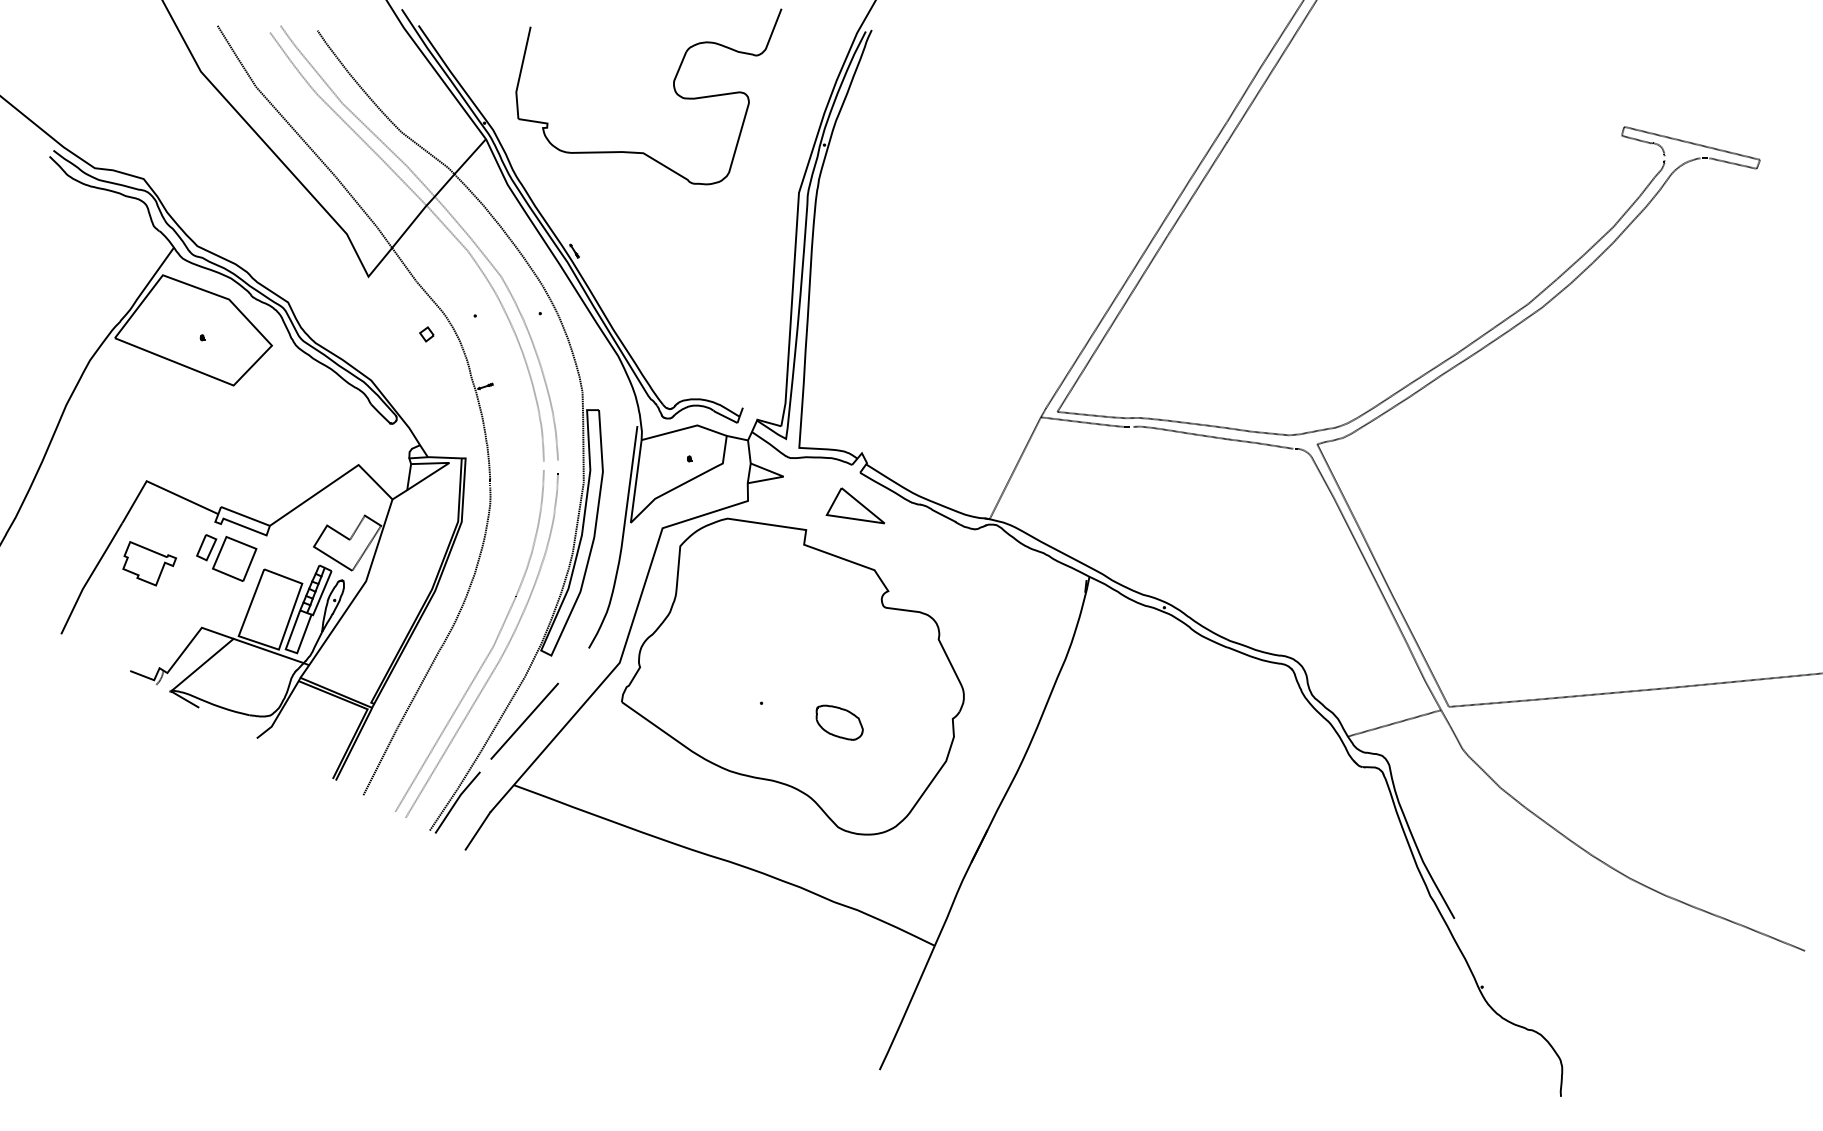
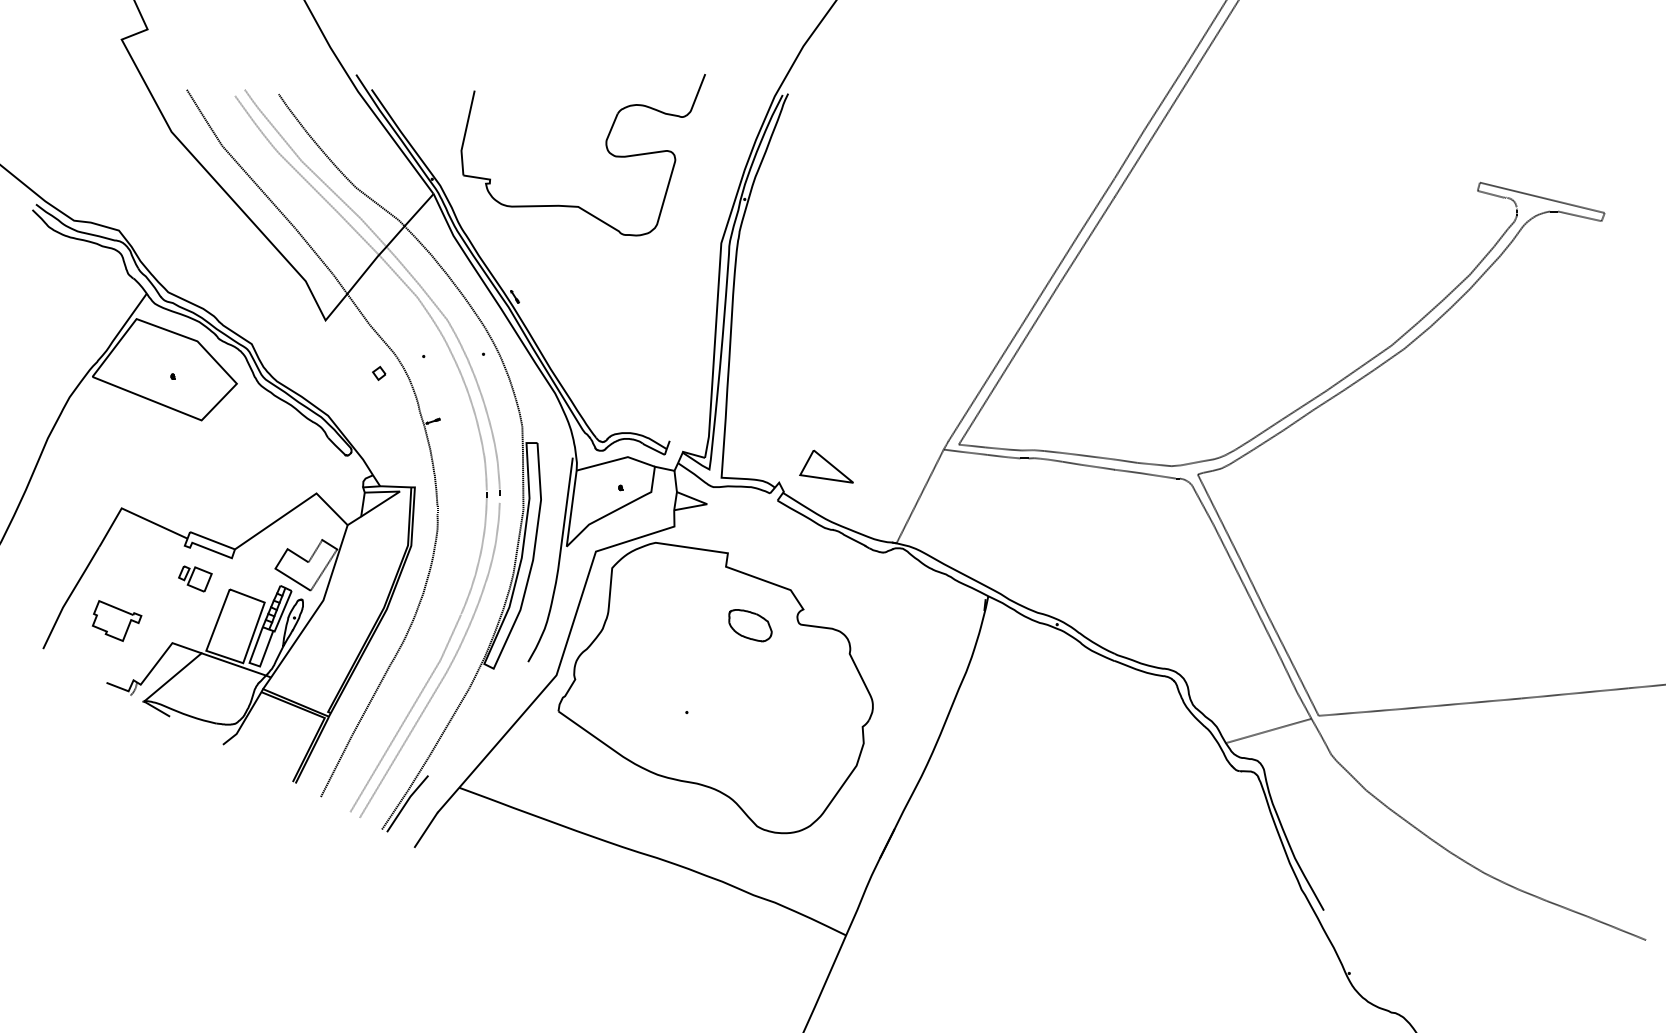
part: (855, 505) -> (826, 466), moved
part: (226, 557) -> (195, 578), size x0.6
part: (149, 563) -> (116, 620), moved
line: (524, 720) -> (468, 728), removed
part: (839, 722) -> (750, 625), moved

